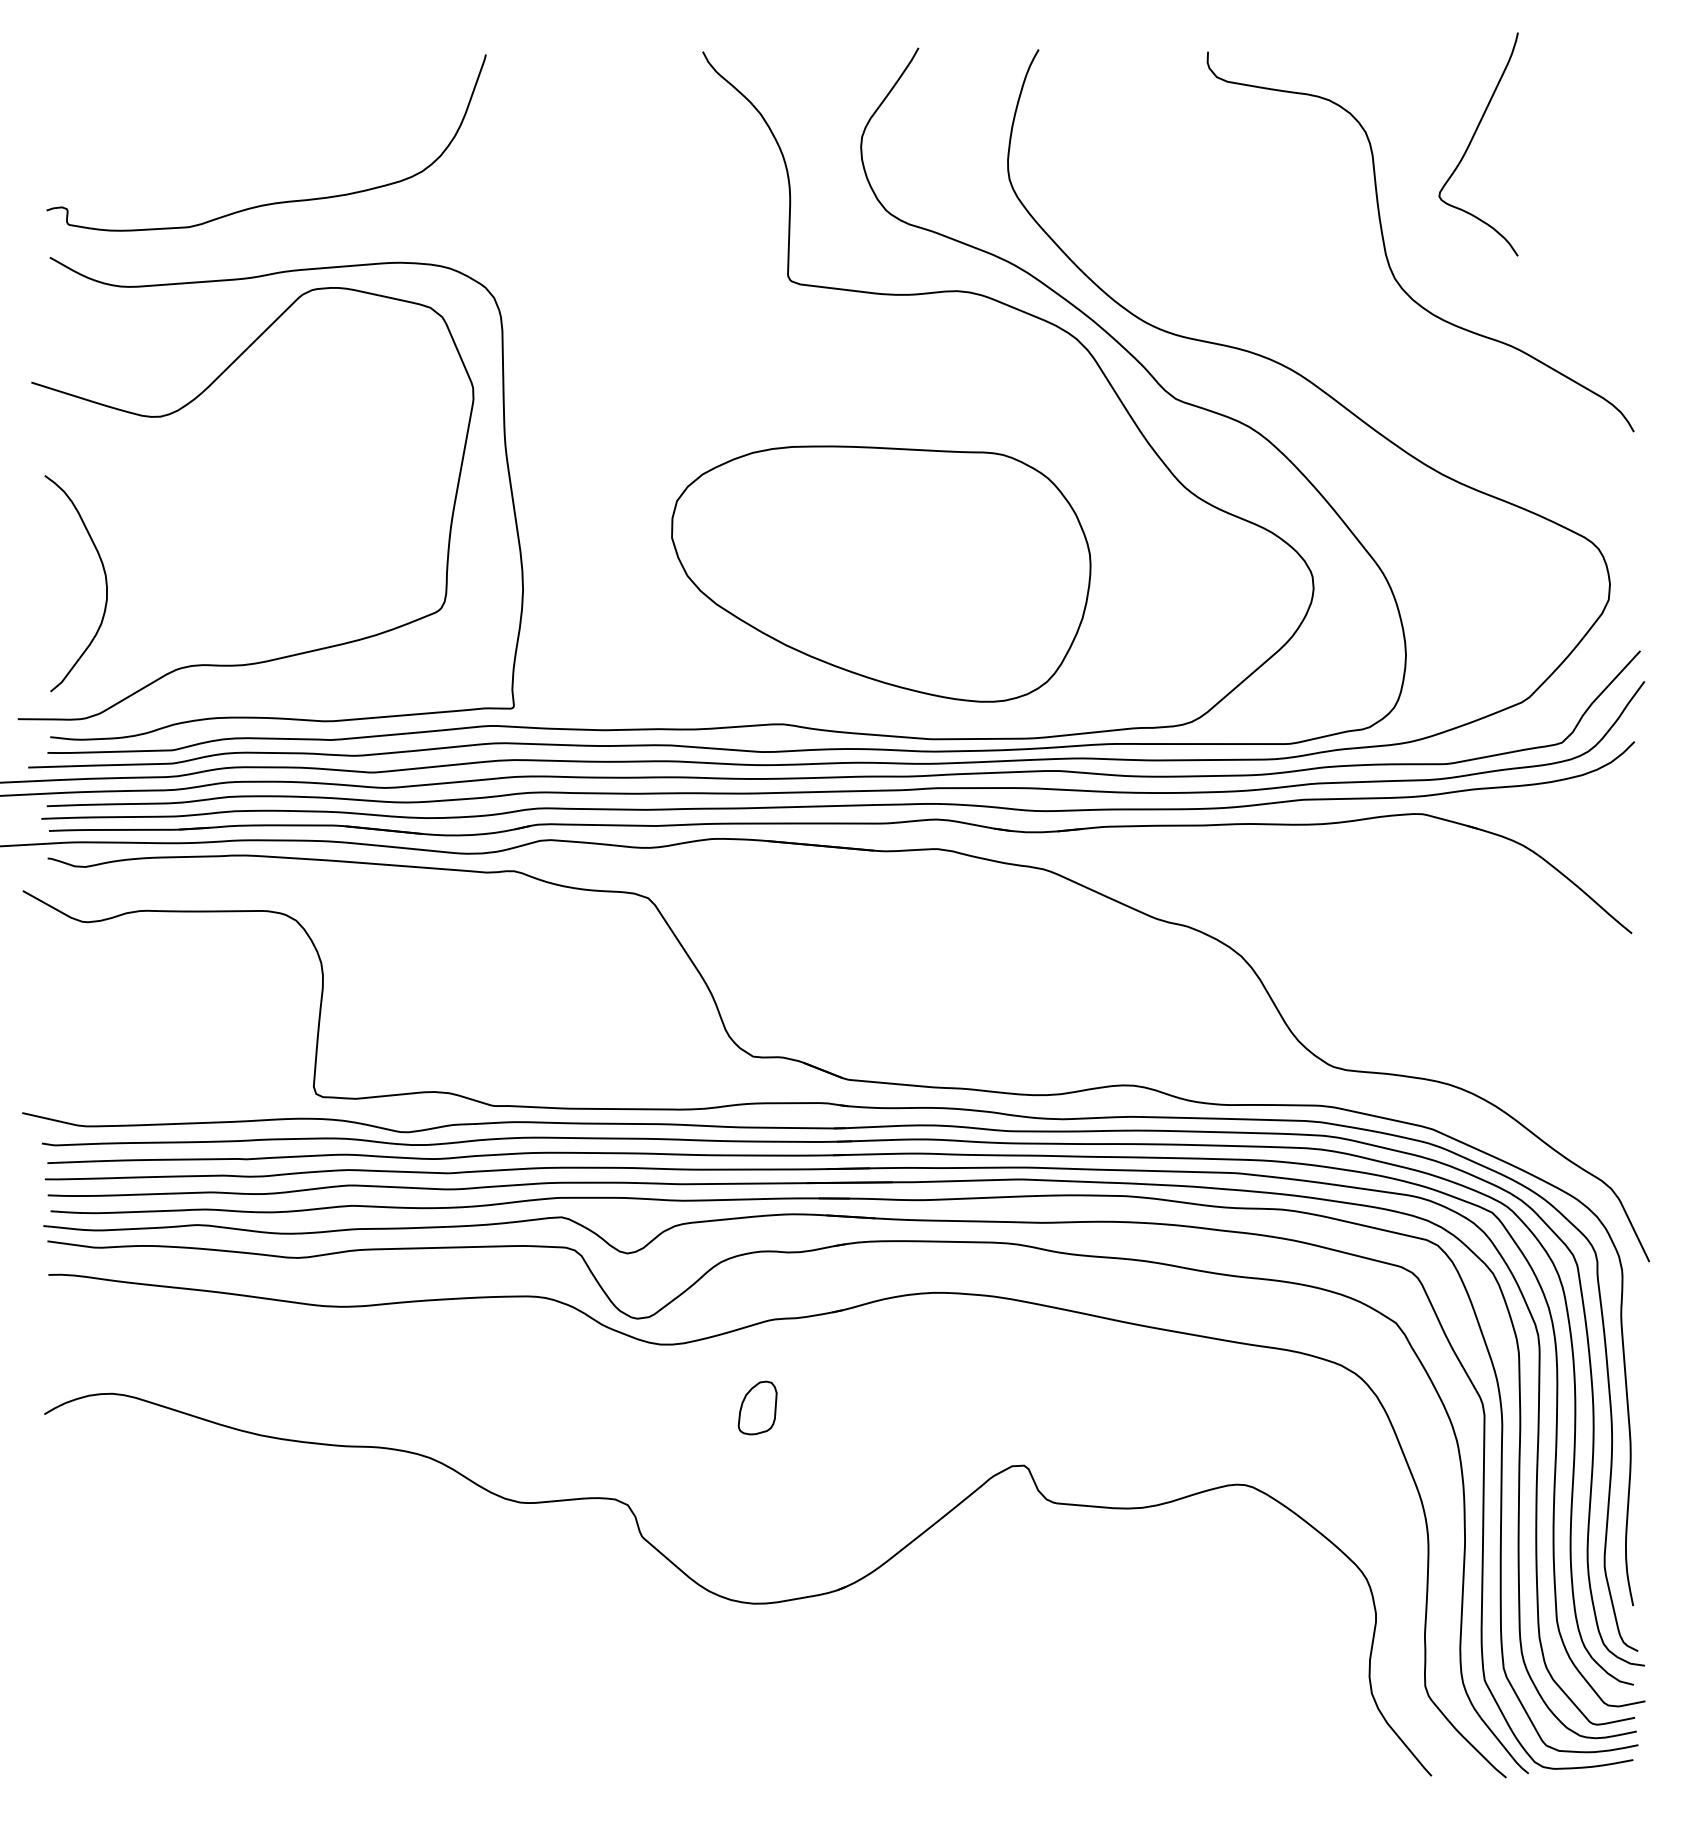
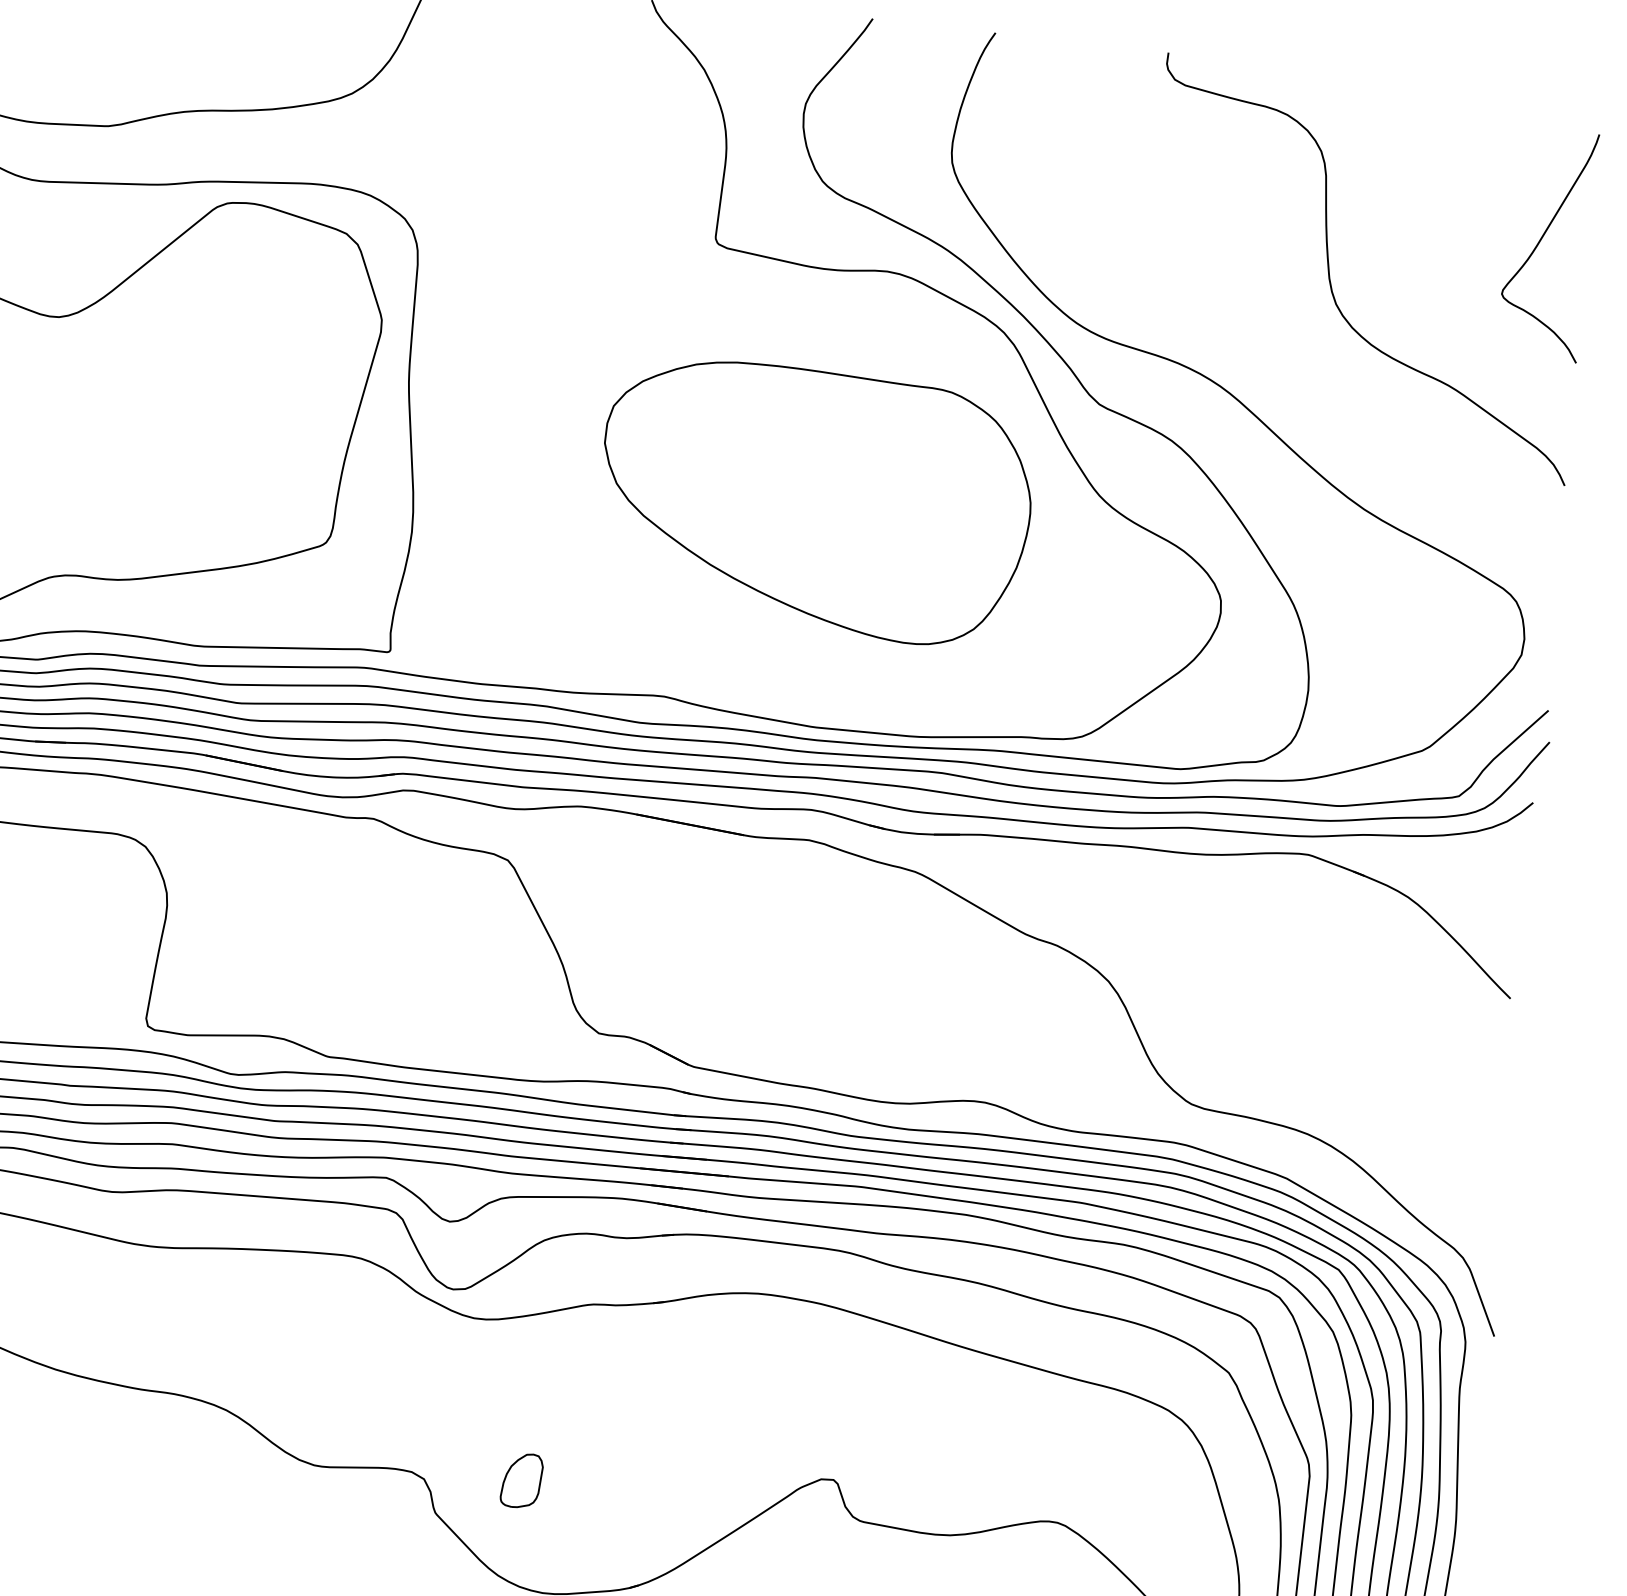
curve: (1472, 140) -> (1541, 240), moved
part: (881, 573) -> (815, 501), moved
part: (757, 1407) -> (521, 1480), moved

